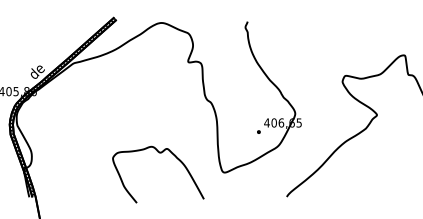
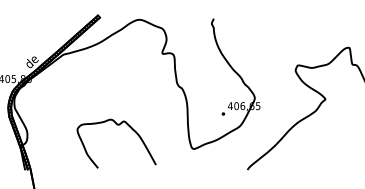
curve: (159, 153) -> (117, 125), moved

